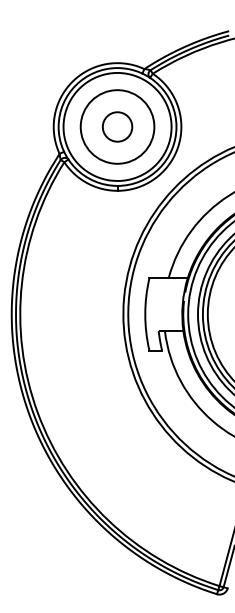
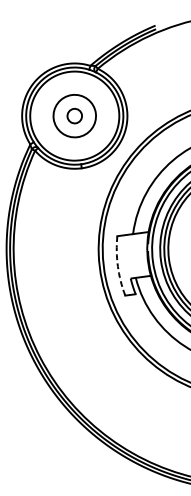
circle: (117, 126) -> (74, 115), size x0.6
circle: (117, 126) -> (74, 115), size x0.7
arc: (145, 314) -> (118, 266), solid -> dashed

